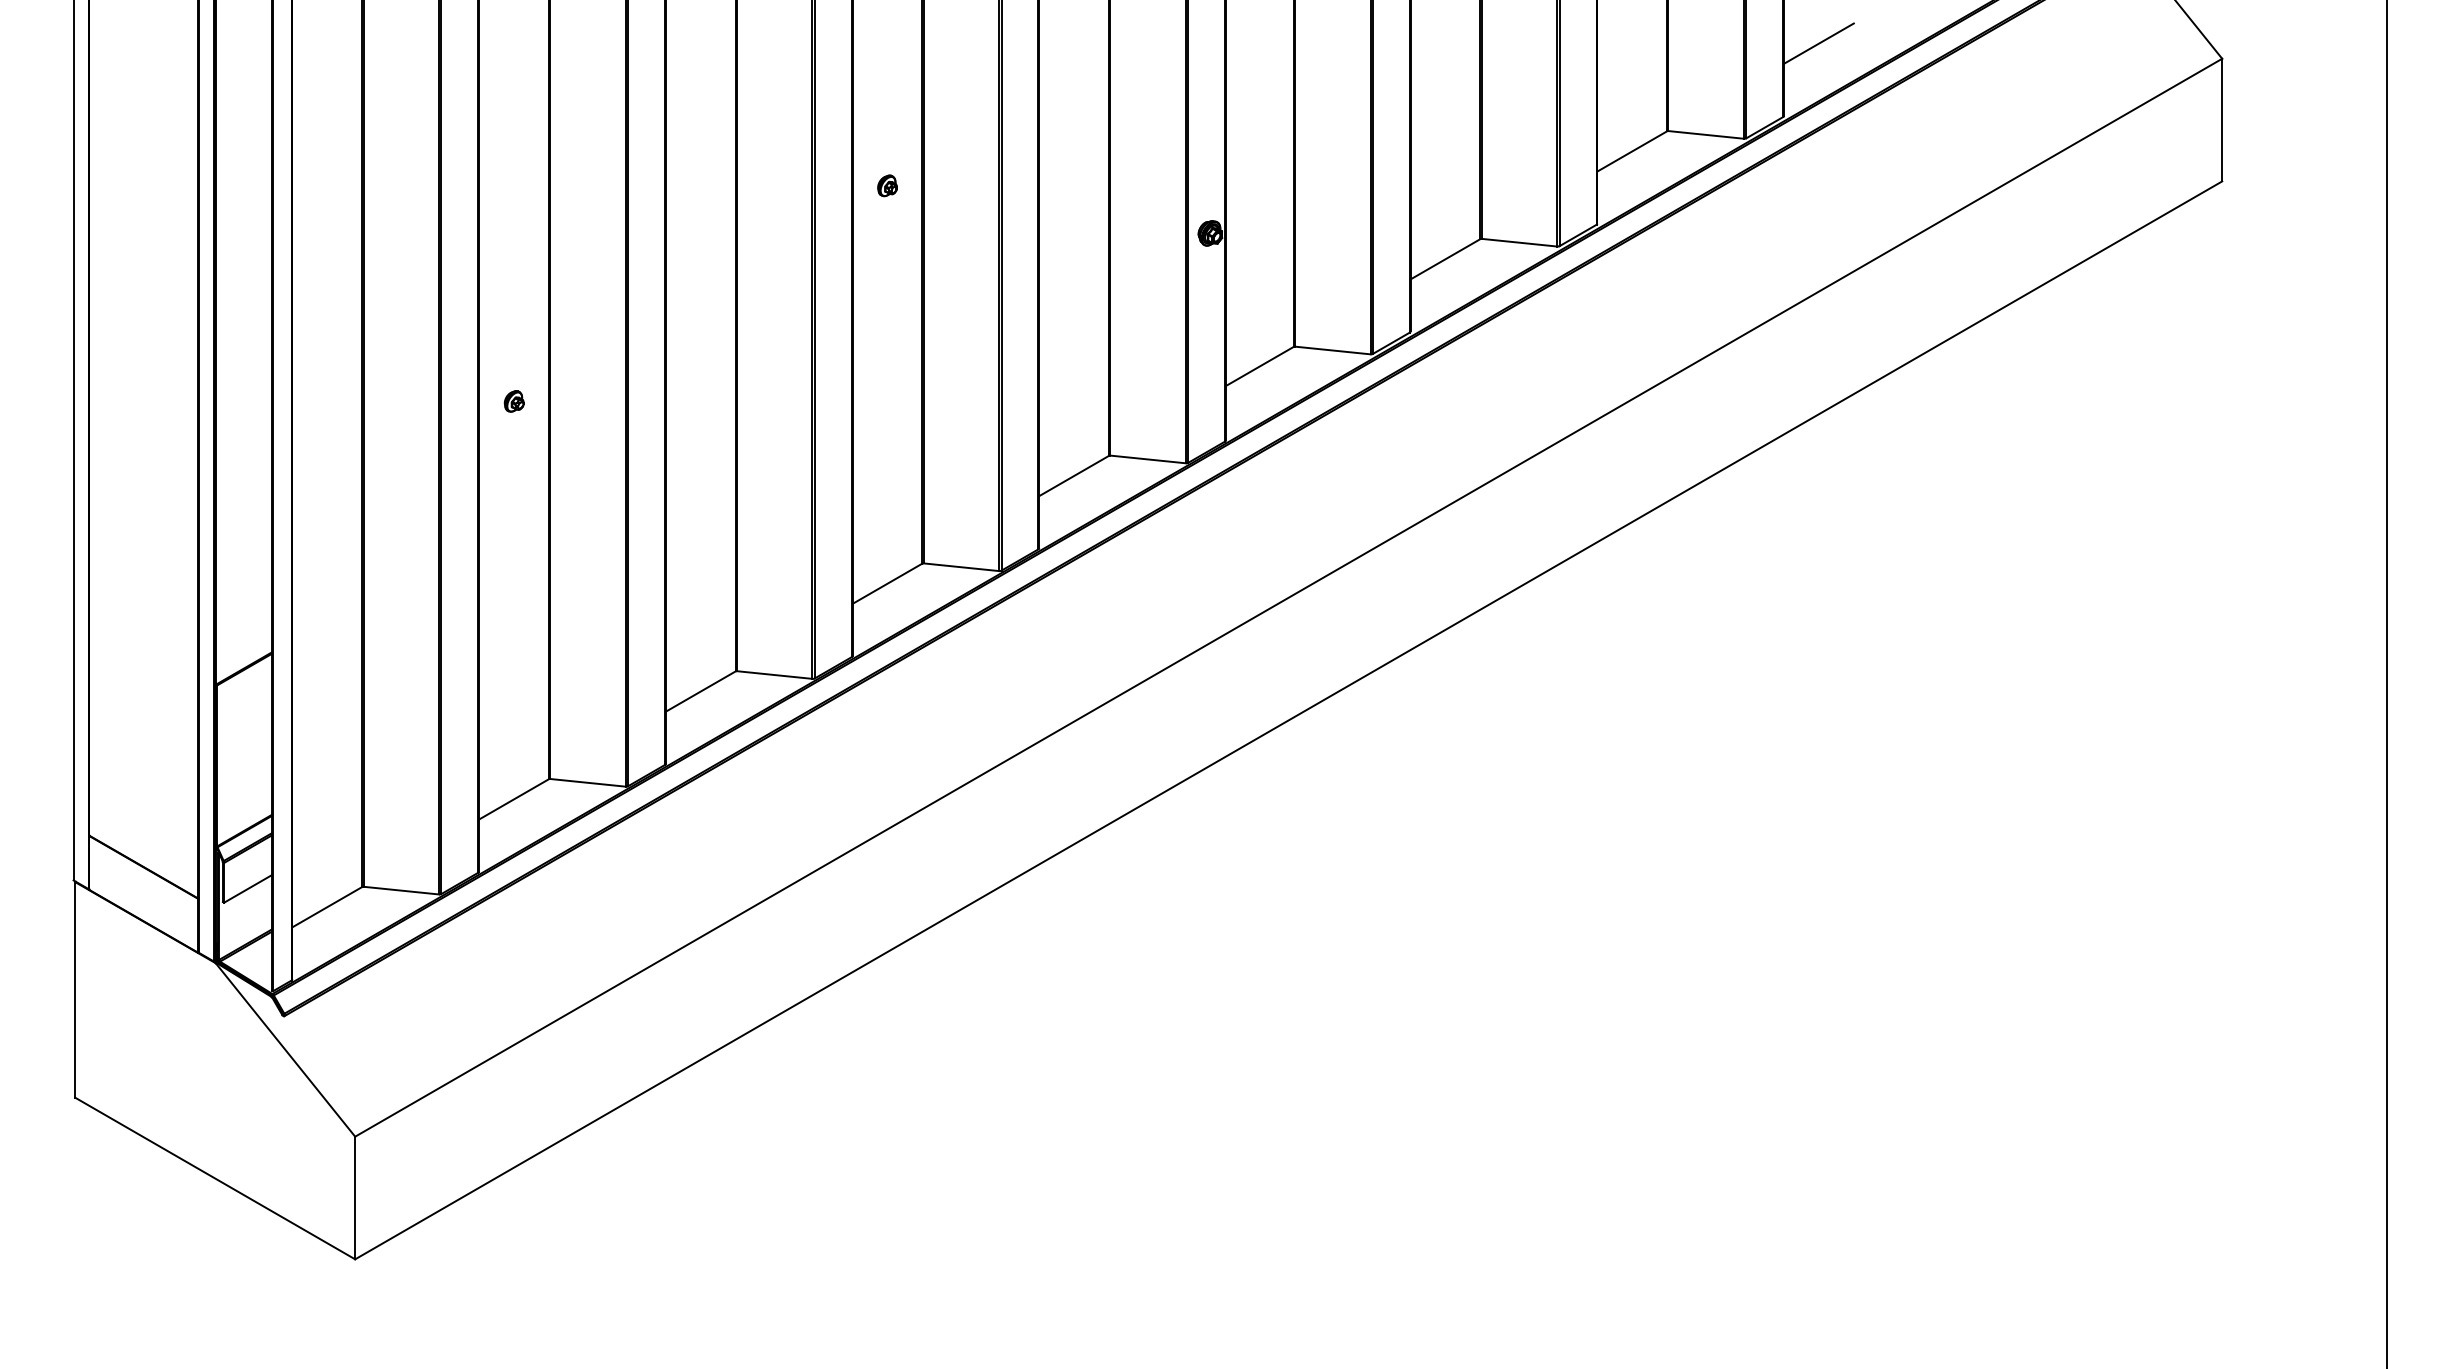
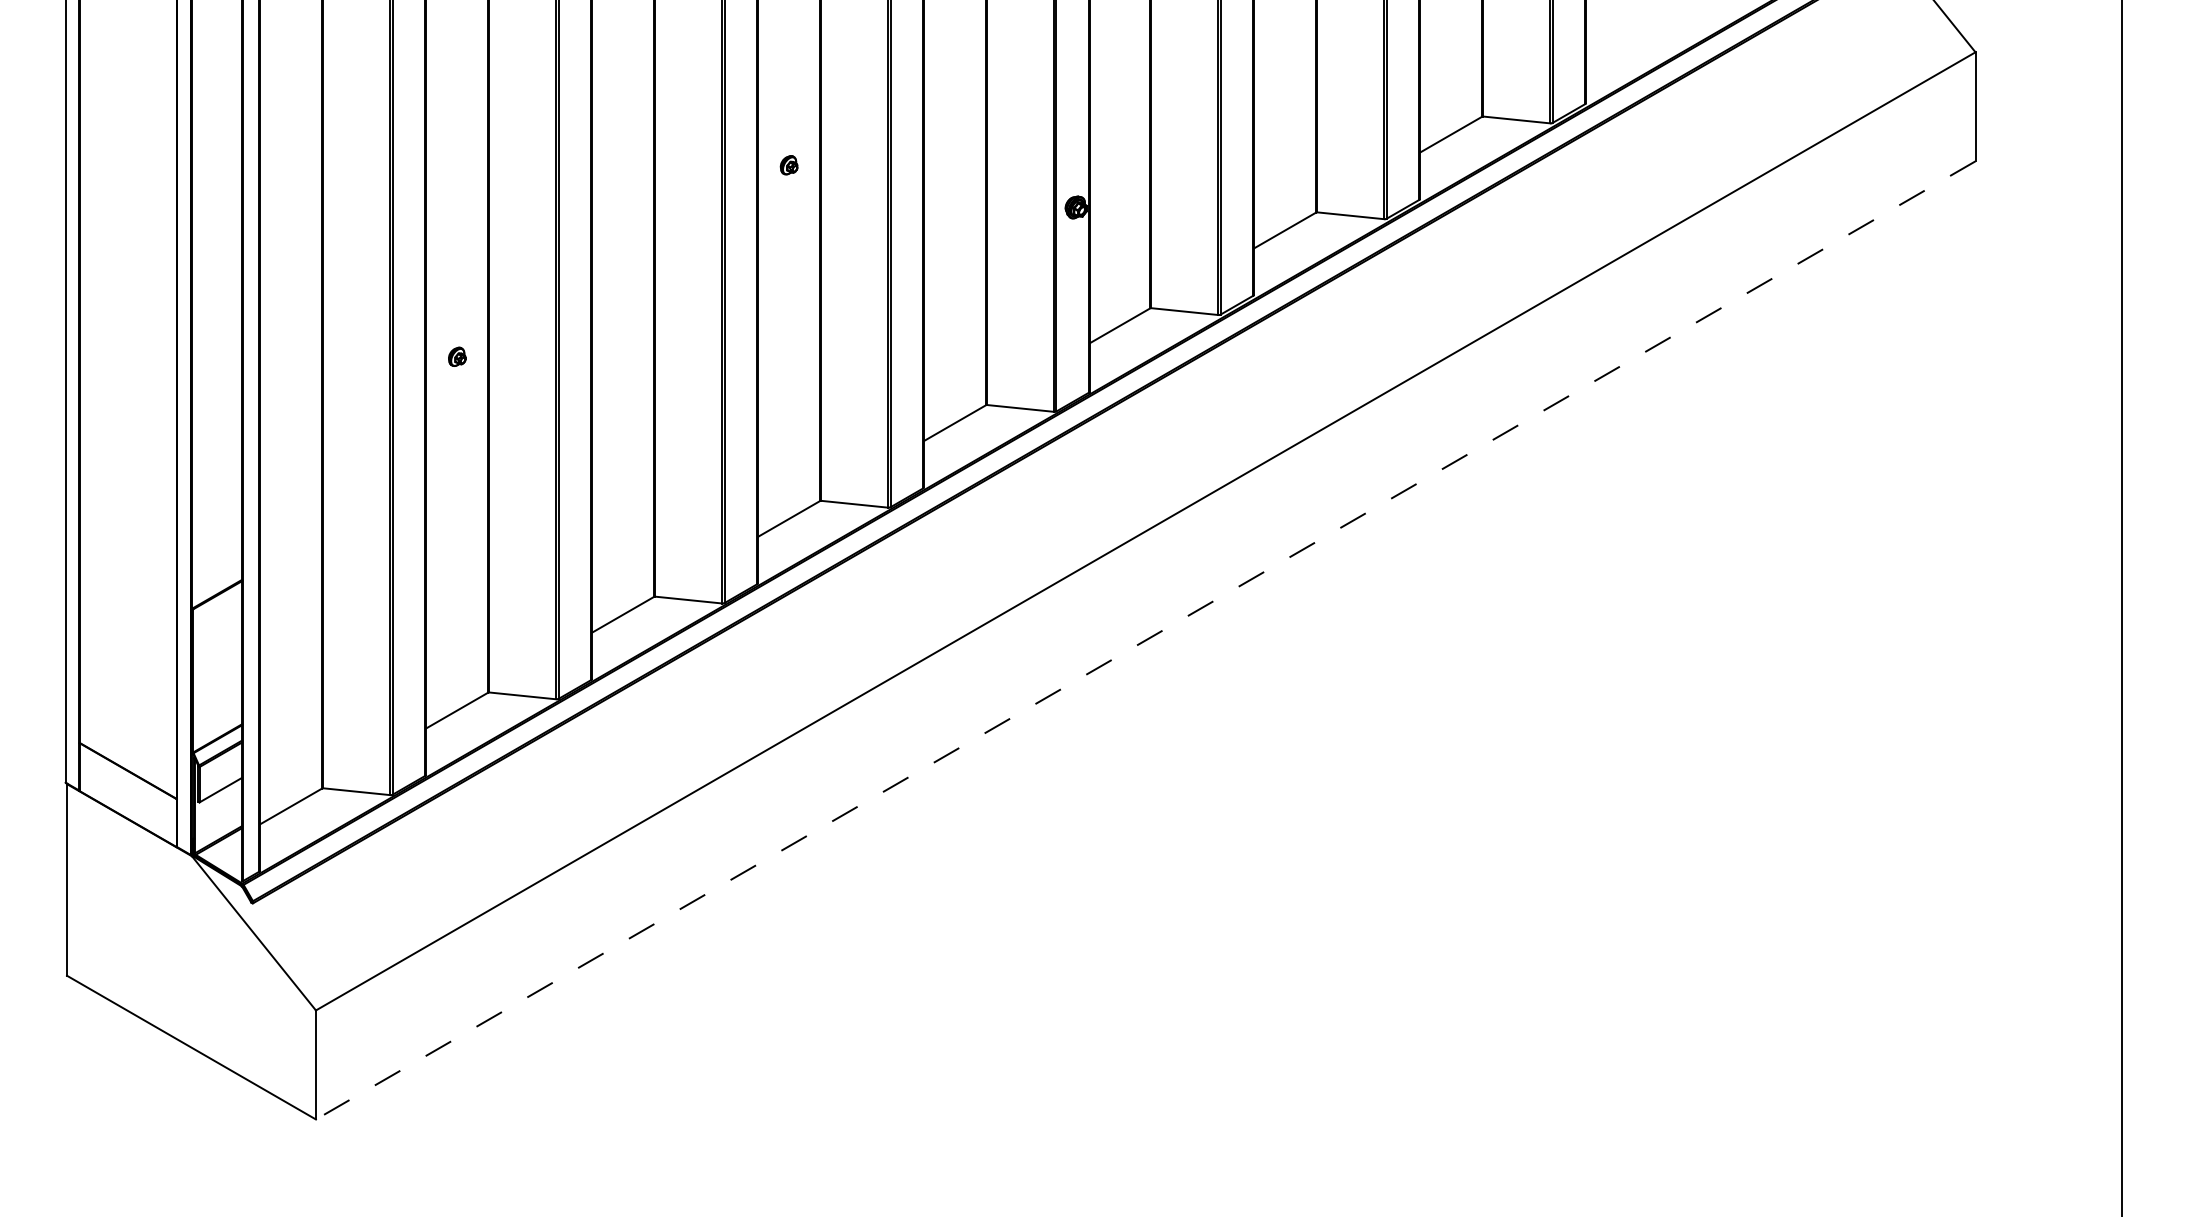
line: (1819, 43) -> (1617, 38), removed
line: (1288, 720) -> (1145, 640), solid -> dashed

